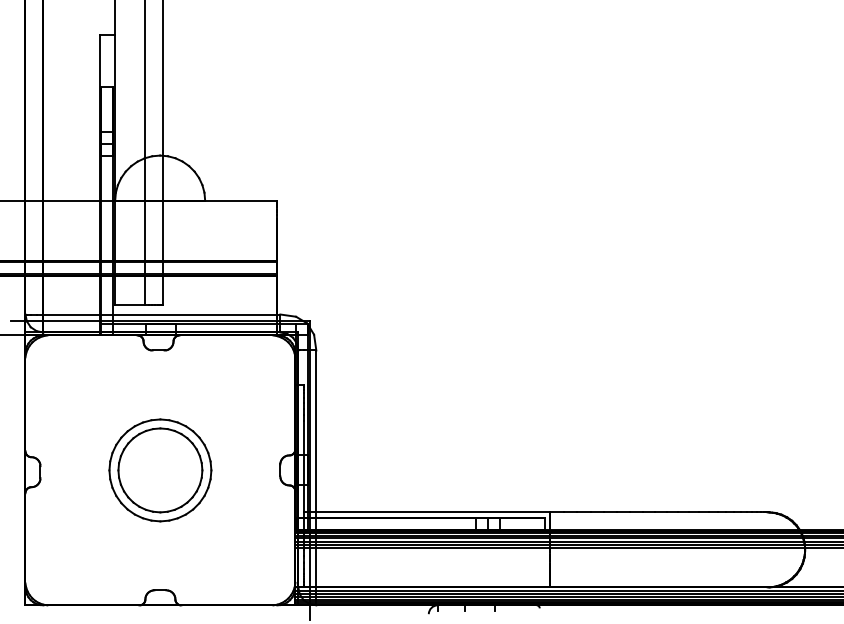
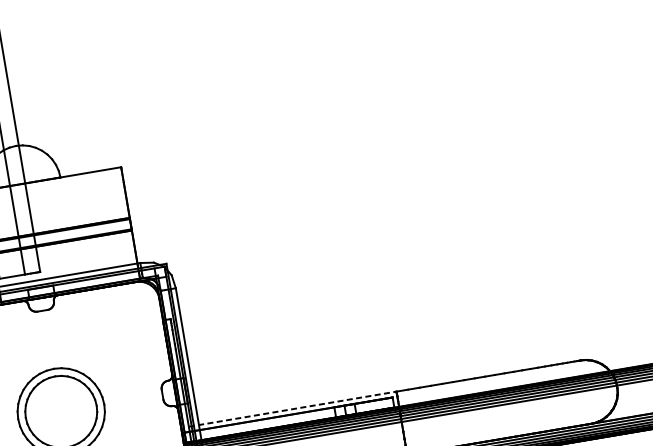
line: (427, 512) -> (292, 409), solid -> dashed

